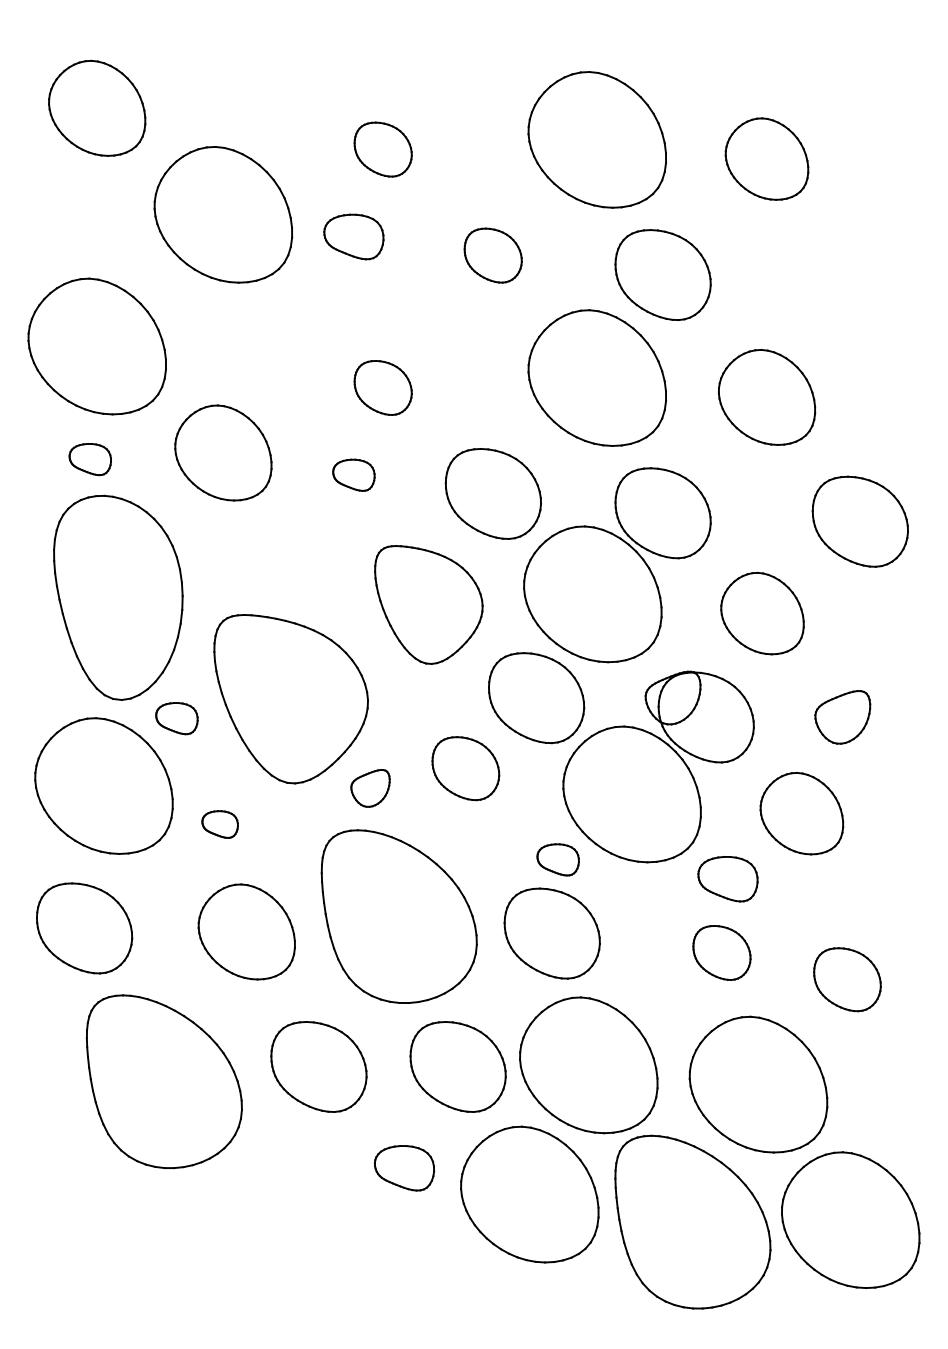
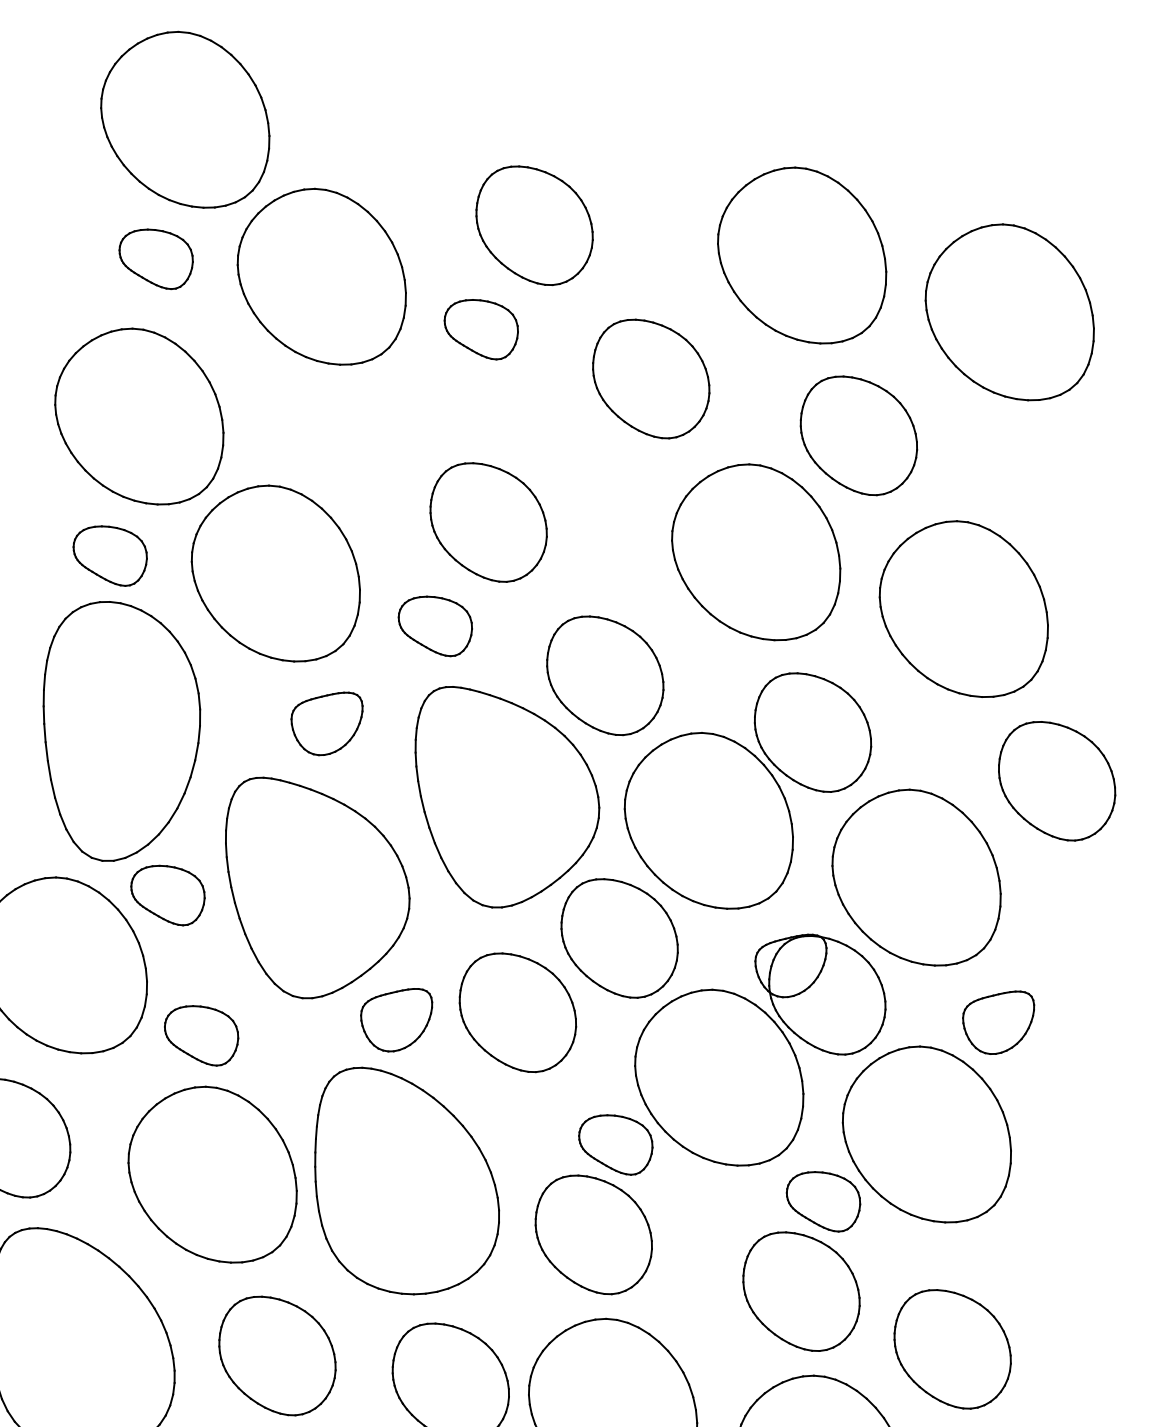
part: (96, 108) -> (185, 119), size x1.43
part: (382, 149) -> (533, 225), size x1.67
part: (766, 158) -> (1010, 310), size x1.67
part: (89, 221) -> (154, 258), added
part: (492, 255) -> (650, 378), size x1.67
part: (382, 387) -> (487, 521), size x1.67
part: (766, 397) -> (963, 608), size x1.43
part: (223, 452) -> (276, 572), size x1.43
part: (89, 459) -> (108, 555), size x1.43
part: (353, 475) -> (434, 625), size x1.43
part: (279, 564) -> (325, 722), added
part: (428, 604) -> (503, 801), size x1.43
part: (762, 613) -> (917, 876), size x1.67
part: (176, 718) -> (167, 894), size x1.43
part: (465, 768) -> (517, 1012), size x1.43
part: (370, 788) -> (395, 1019), size x1.43
part: (801, 813) -> (927, 1133), size x1.67
part: (219, 824) -> (200, 1034), size x1.67
part: (557, 859) -> (614, 1143), size x1.43
part: (246, 931) -> (213, 1173), size x1.43
part: (721, 952) -> (800, 1291), size x1.67
part: (847, 979) -> (952, 1348), size x1.43

